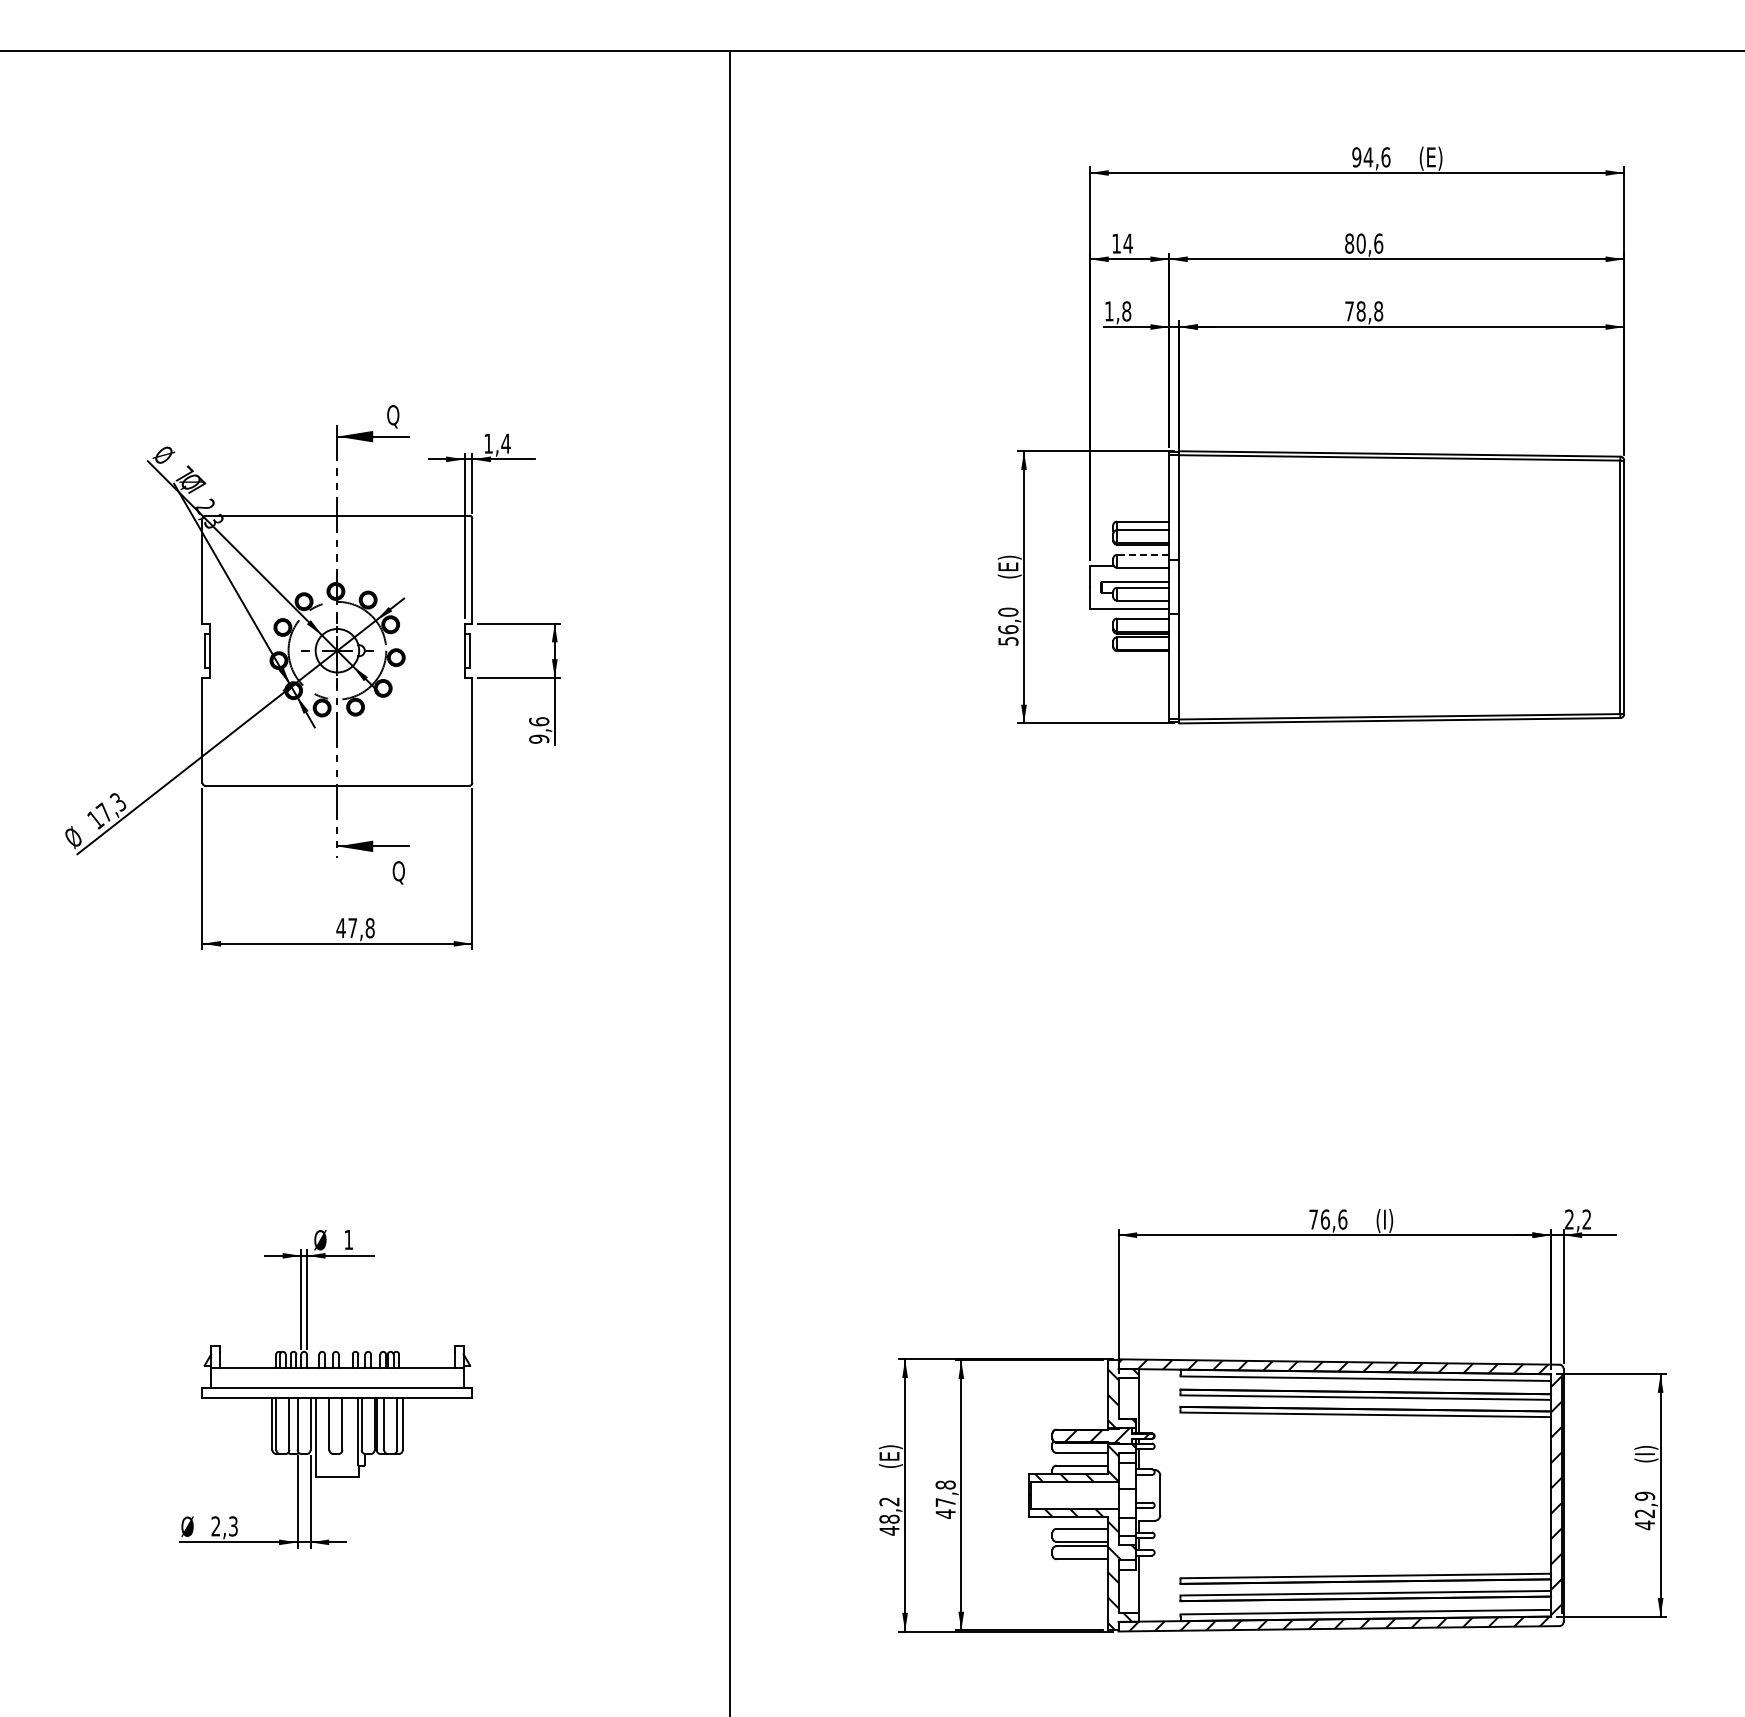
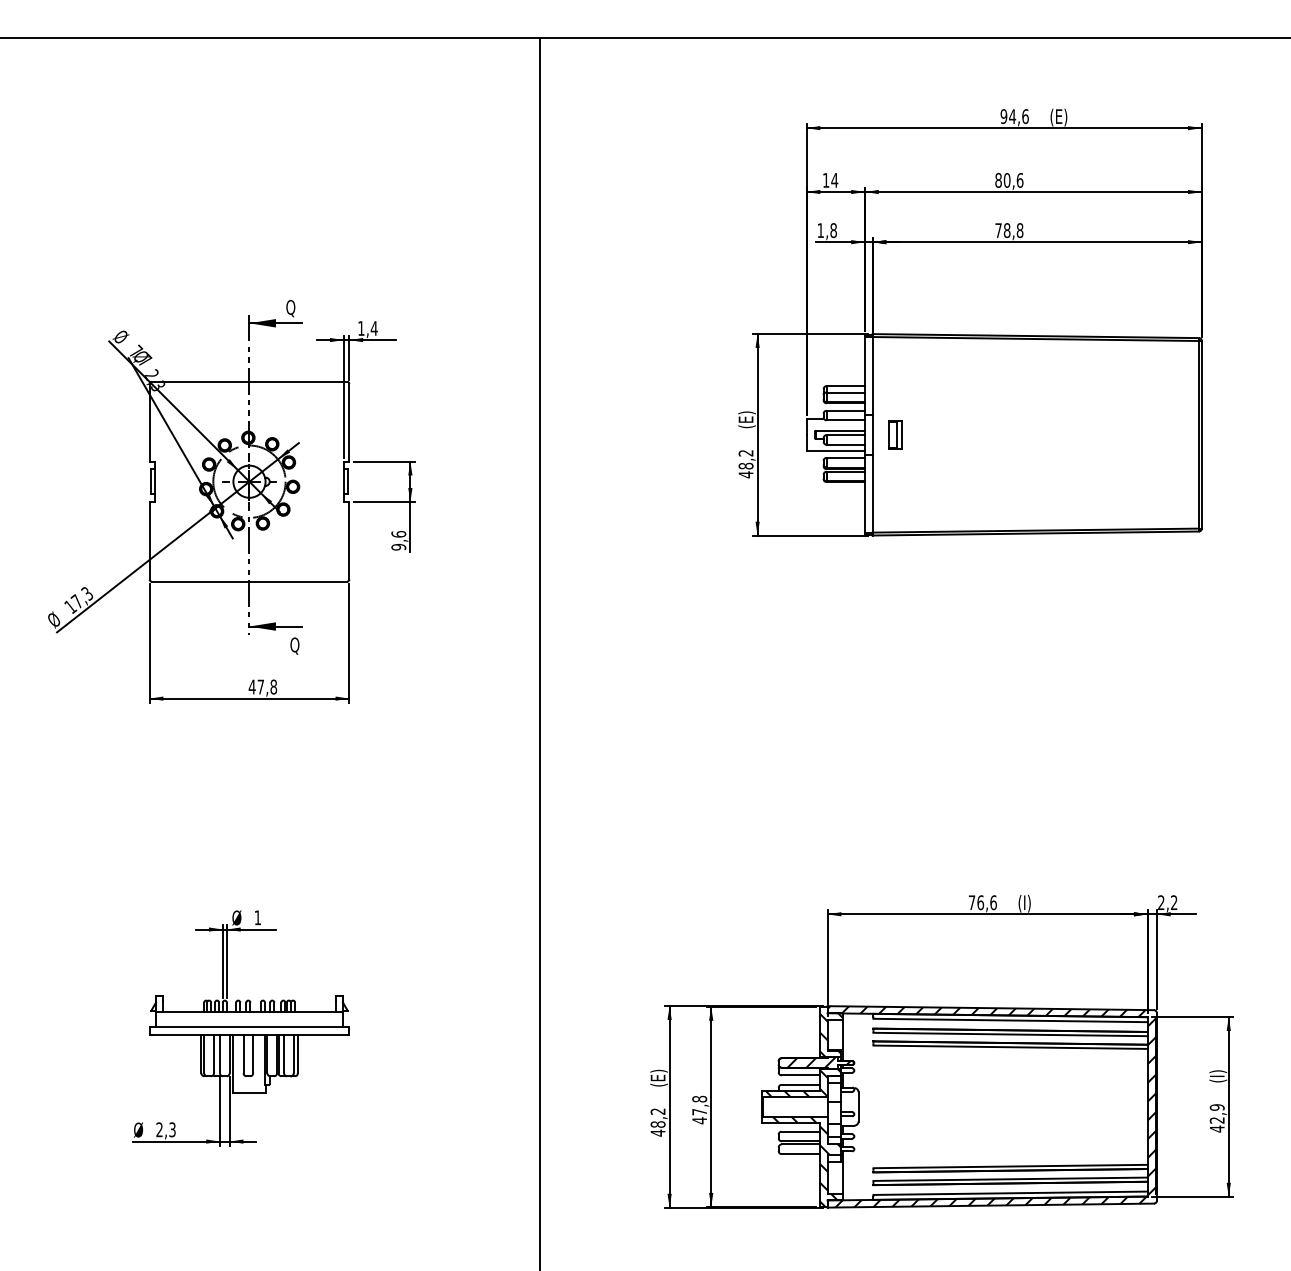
line: (1143, 554) -> (846, 410), dashed -> solid
part: (1210, 587) -> (895, 434), added
text: (1008, 626) -> (746, 463), 56,0 -> 48,2

